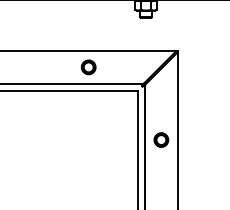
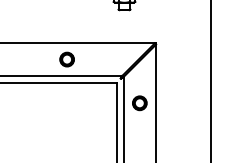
part: (161, 139) -> (139, 102), moved

